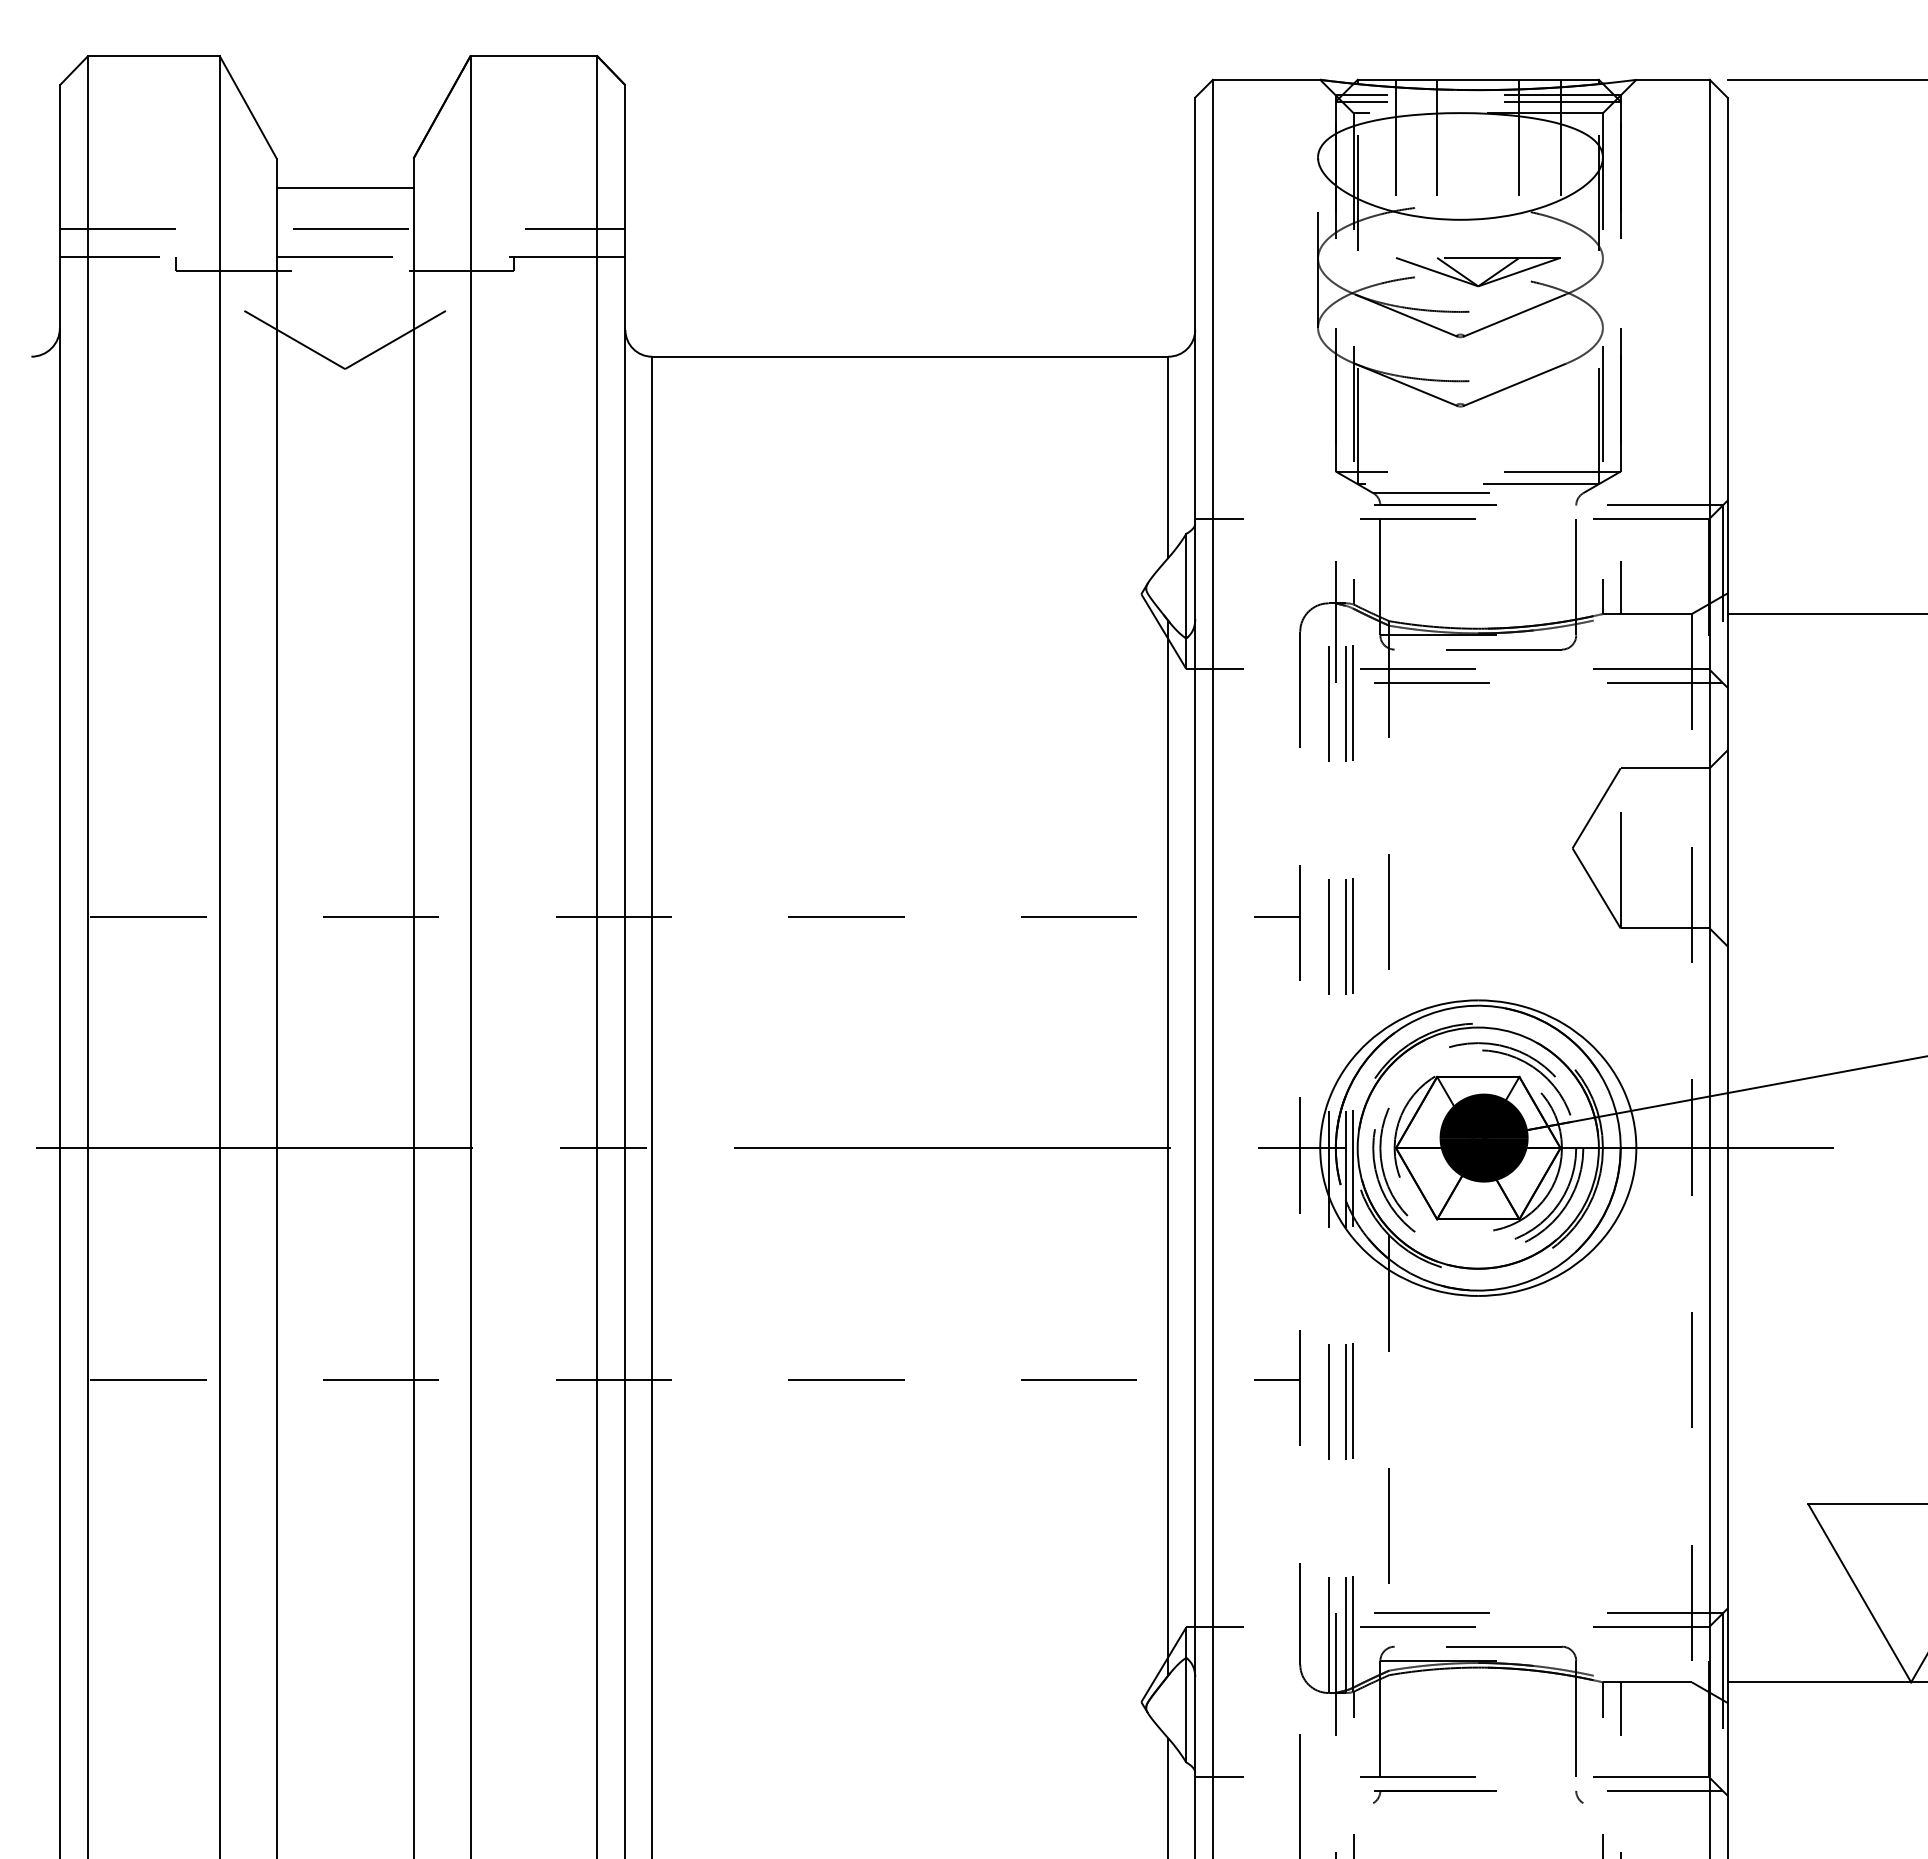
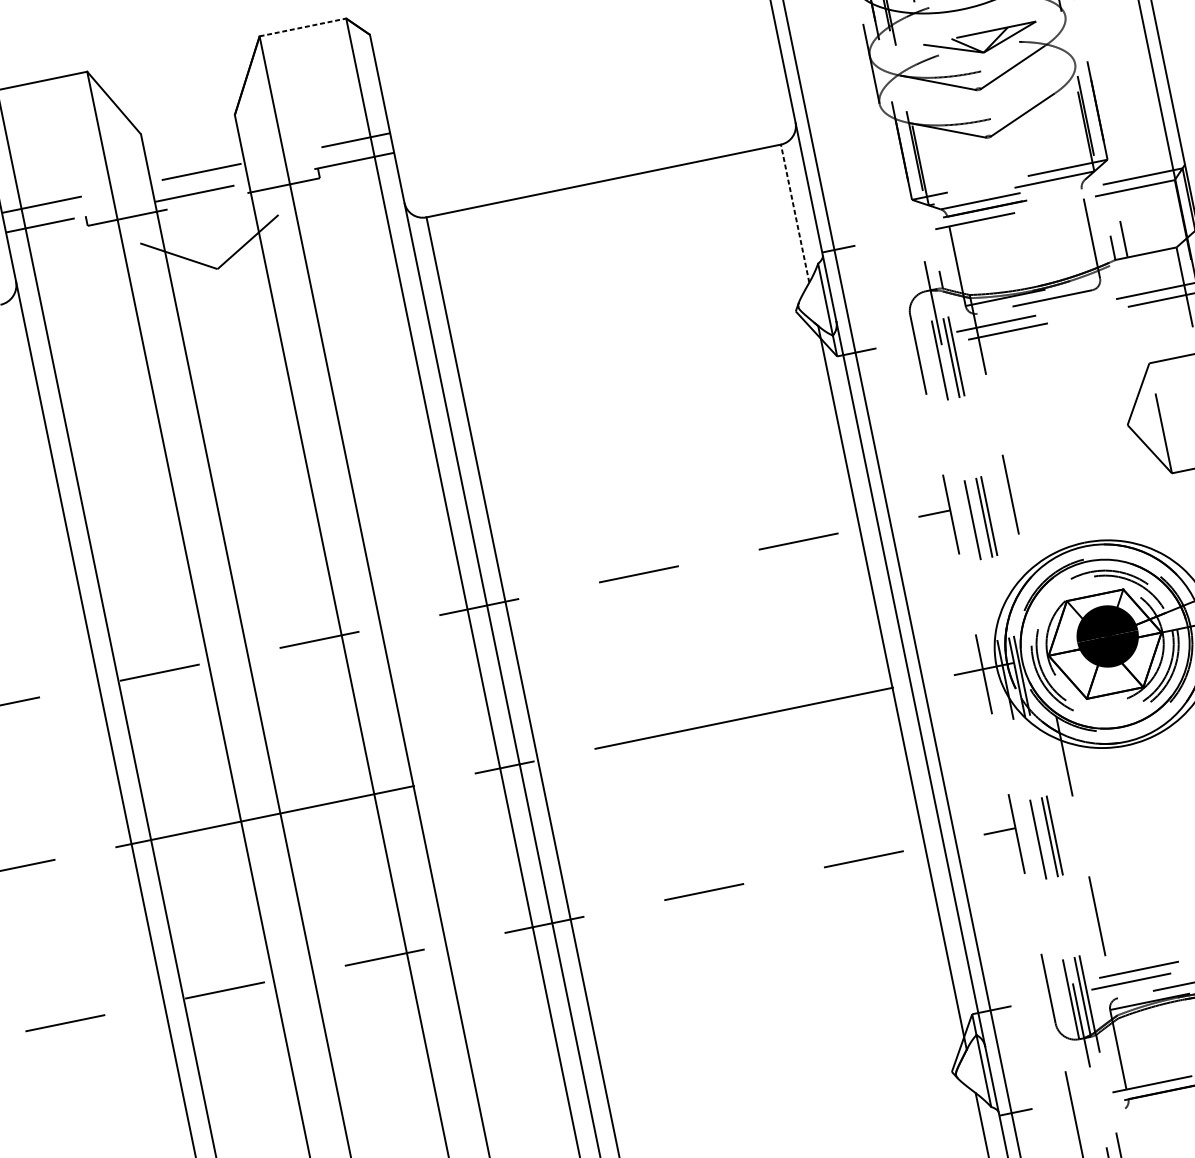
line: (534, 55) -> (303, 27), solid -> dashed
line: (344, 187) -> (191, 144), removed
line: (1168, 457) -> (795, 213), solid -> dashed

